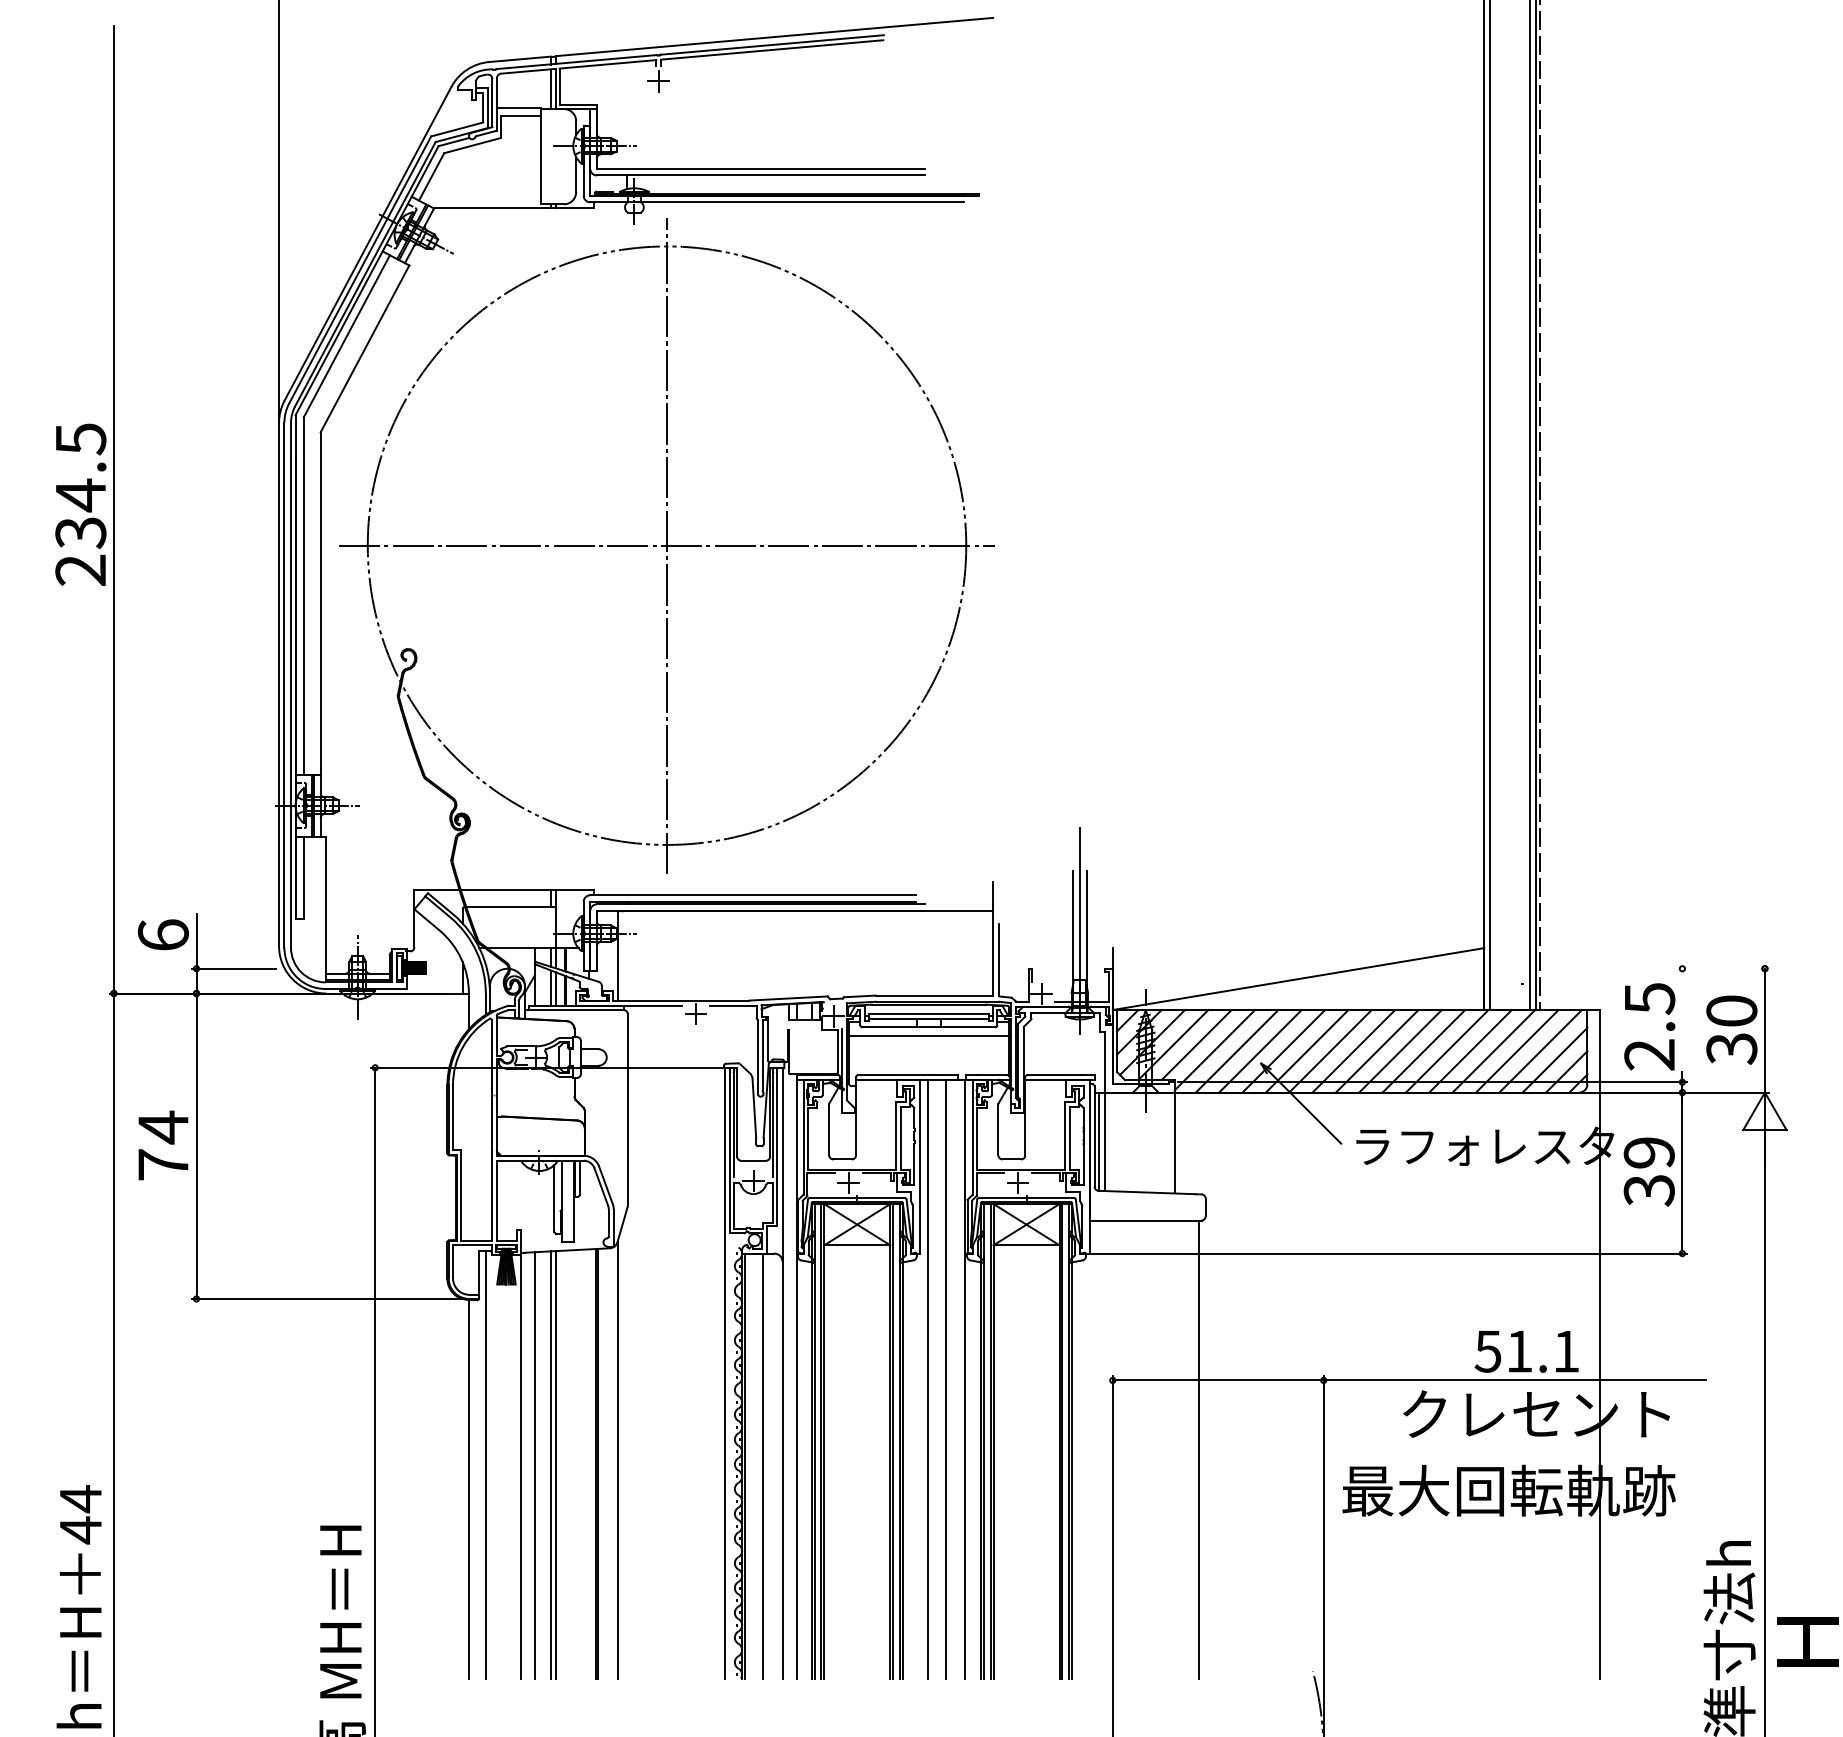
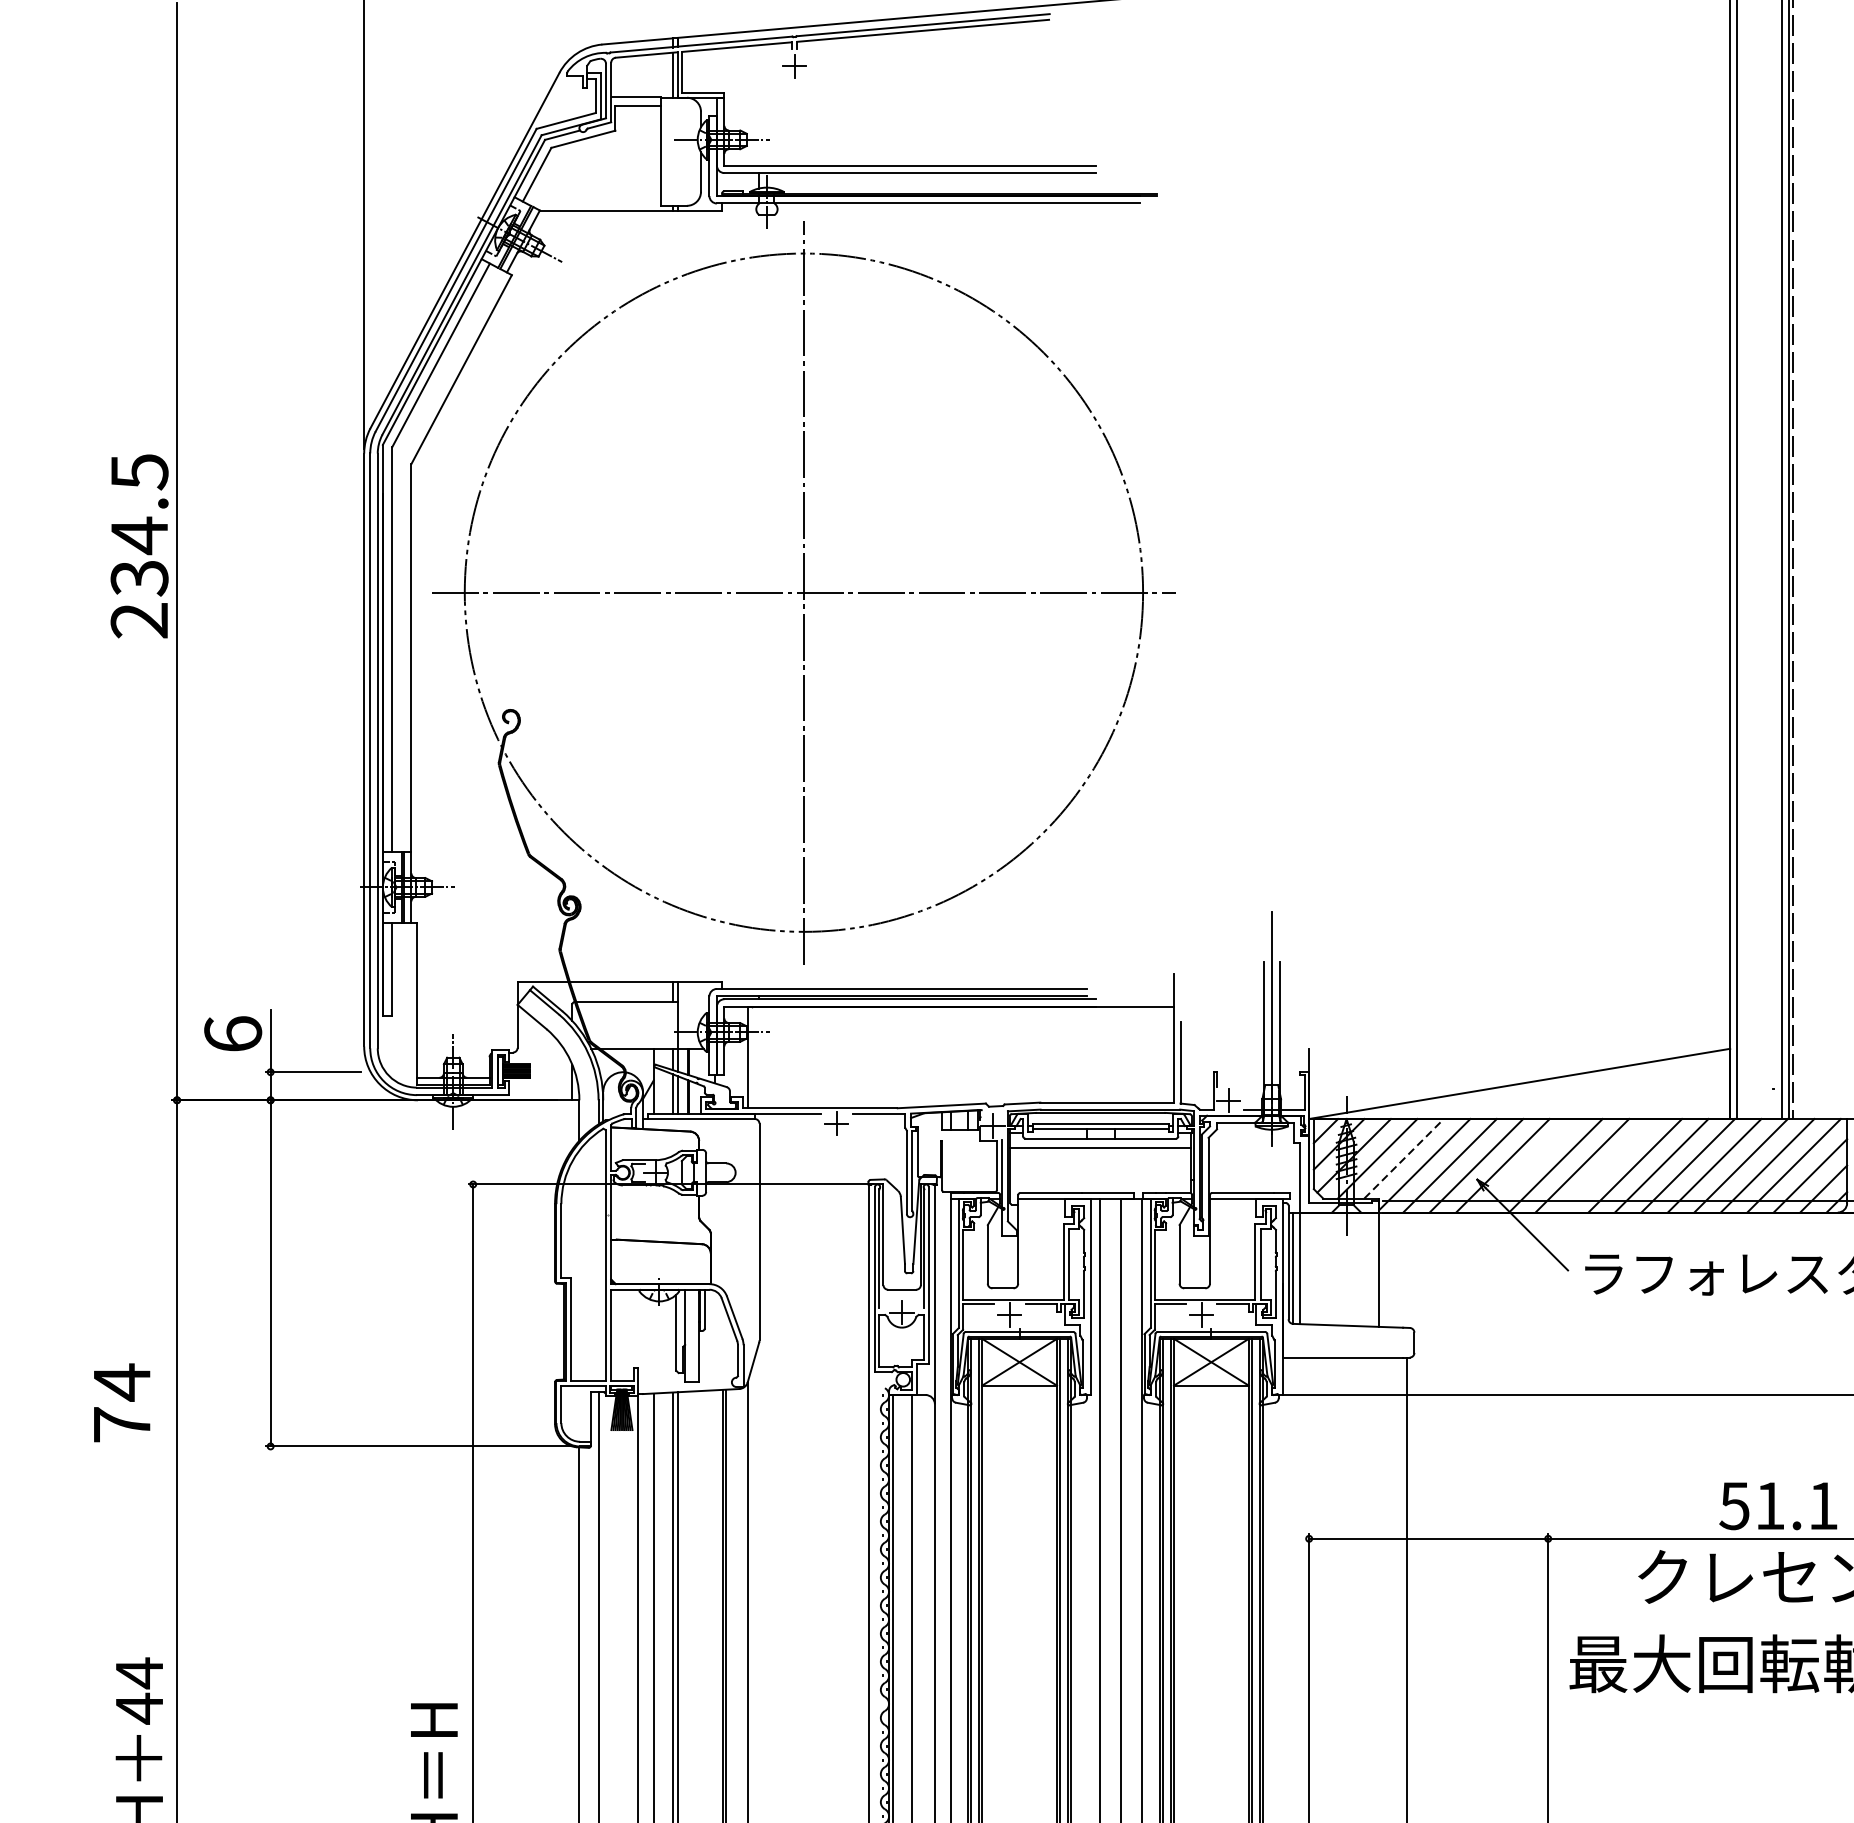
line: (1196, 1045) -> (1404, 1159), solid -> dashed
line: (1306, 1051) -> (1528, 1165), removed
line: (1376, 1051) -> (1608, 1165), removed
text: (163, 1145) -> (122, 1402), moved

